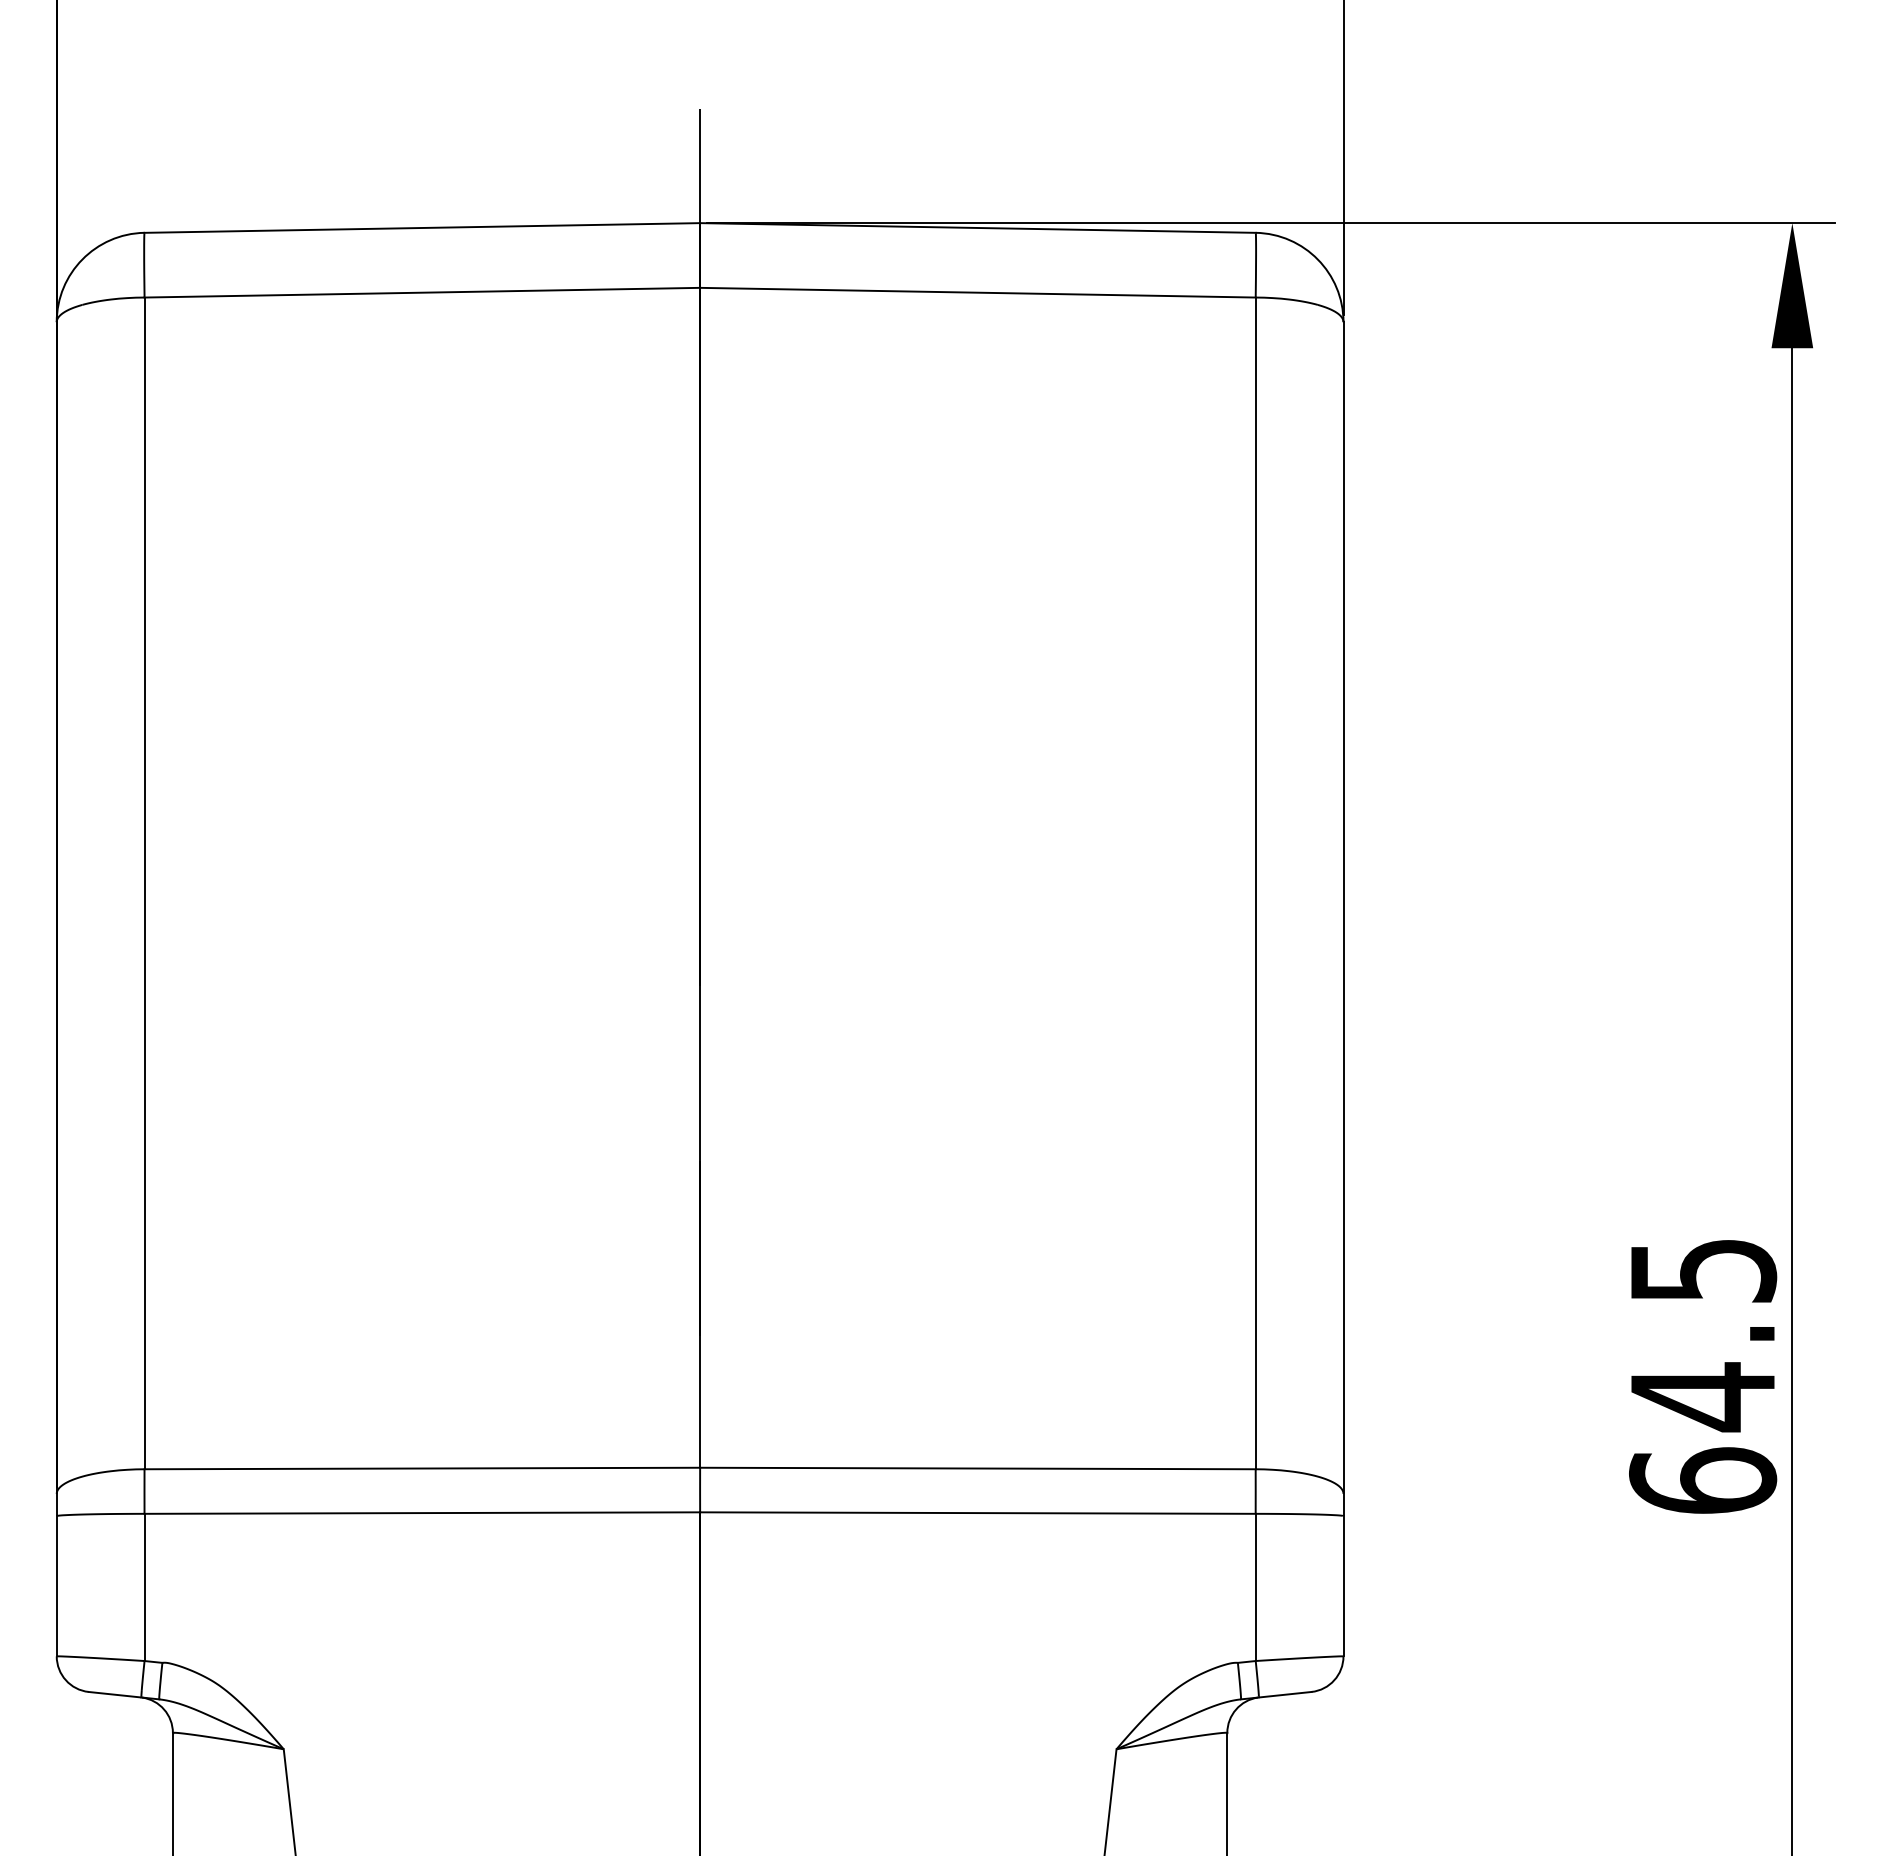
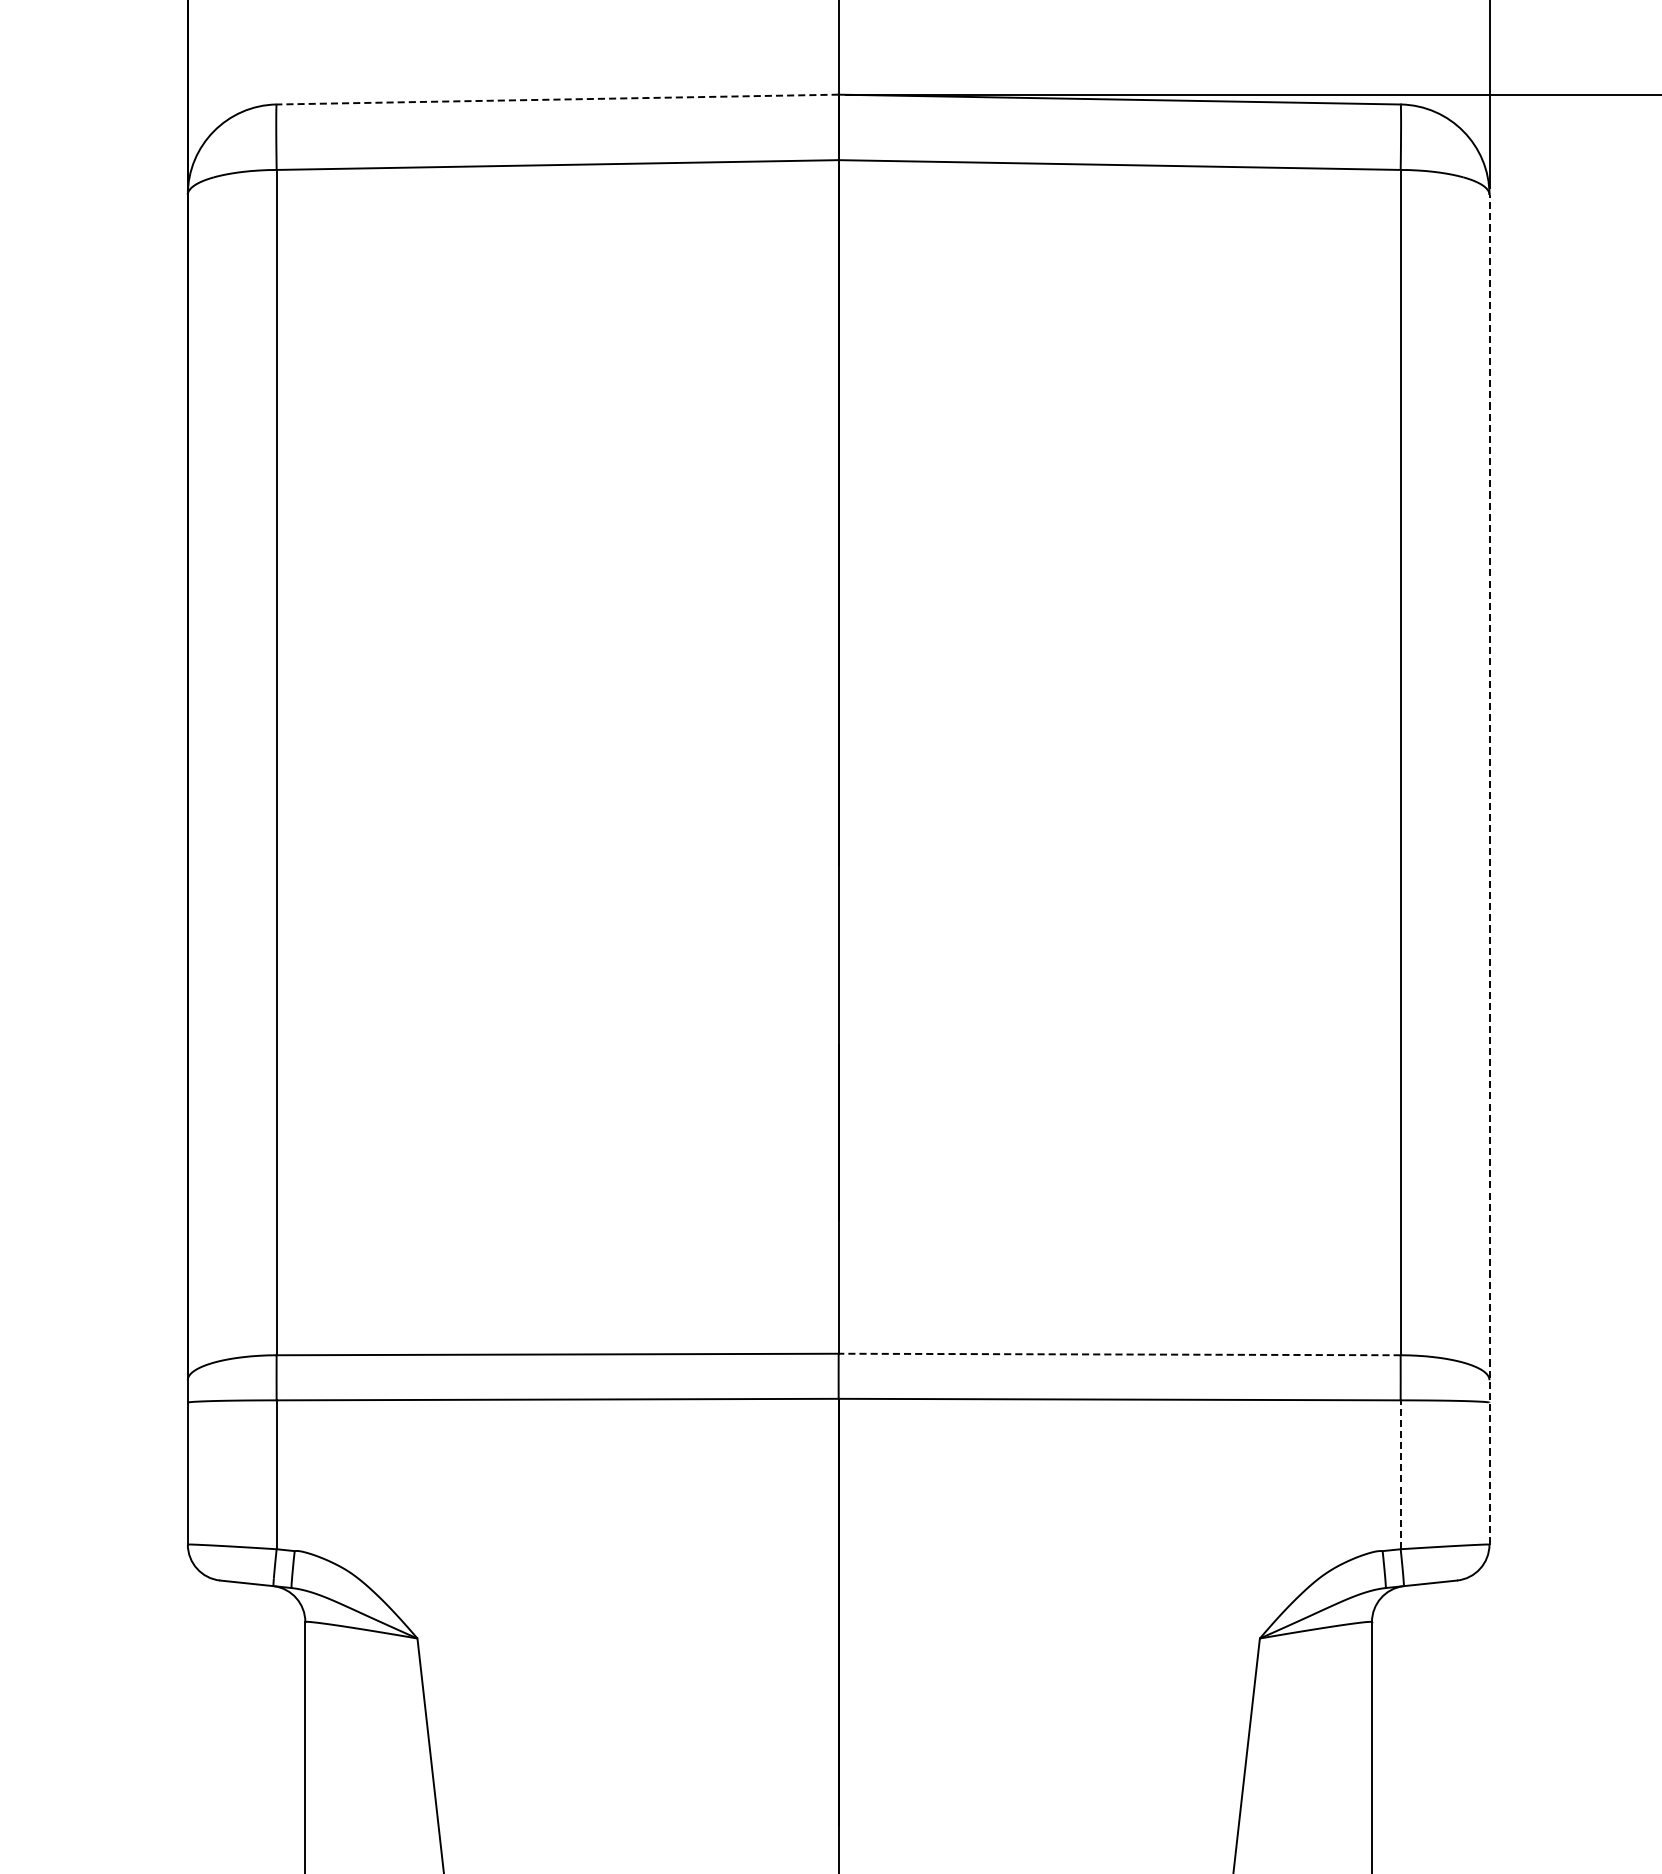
line: (422, 227) -> (557, 99), solid -> dashed
line: (1343, 988) -> (1489, 868), solid -> dashed
line: (977, 1468) -> (1119, 1354), solid -> dashed
line: (1255, 1587) -> (1400, 1474), solid -> dashed

